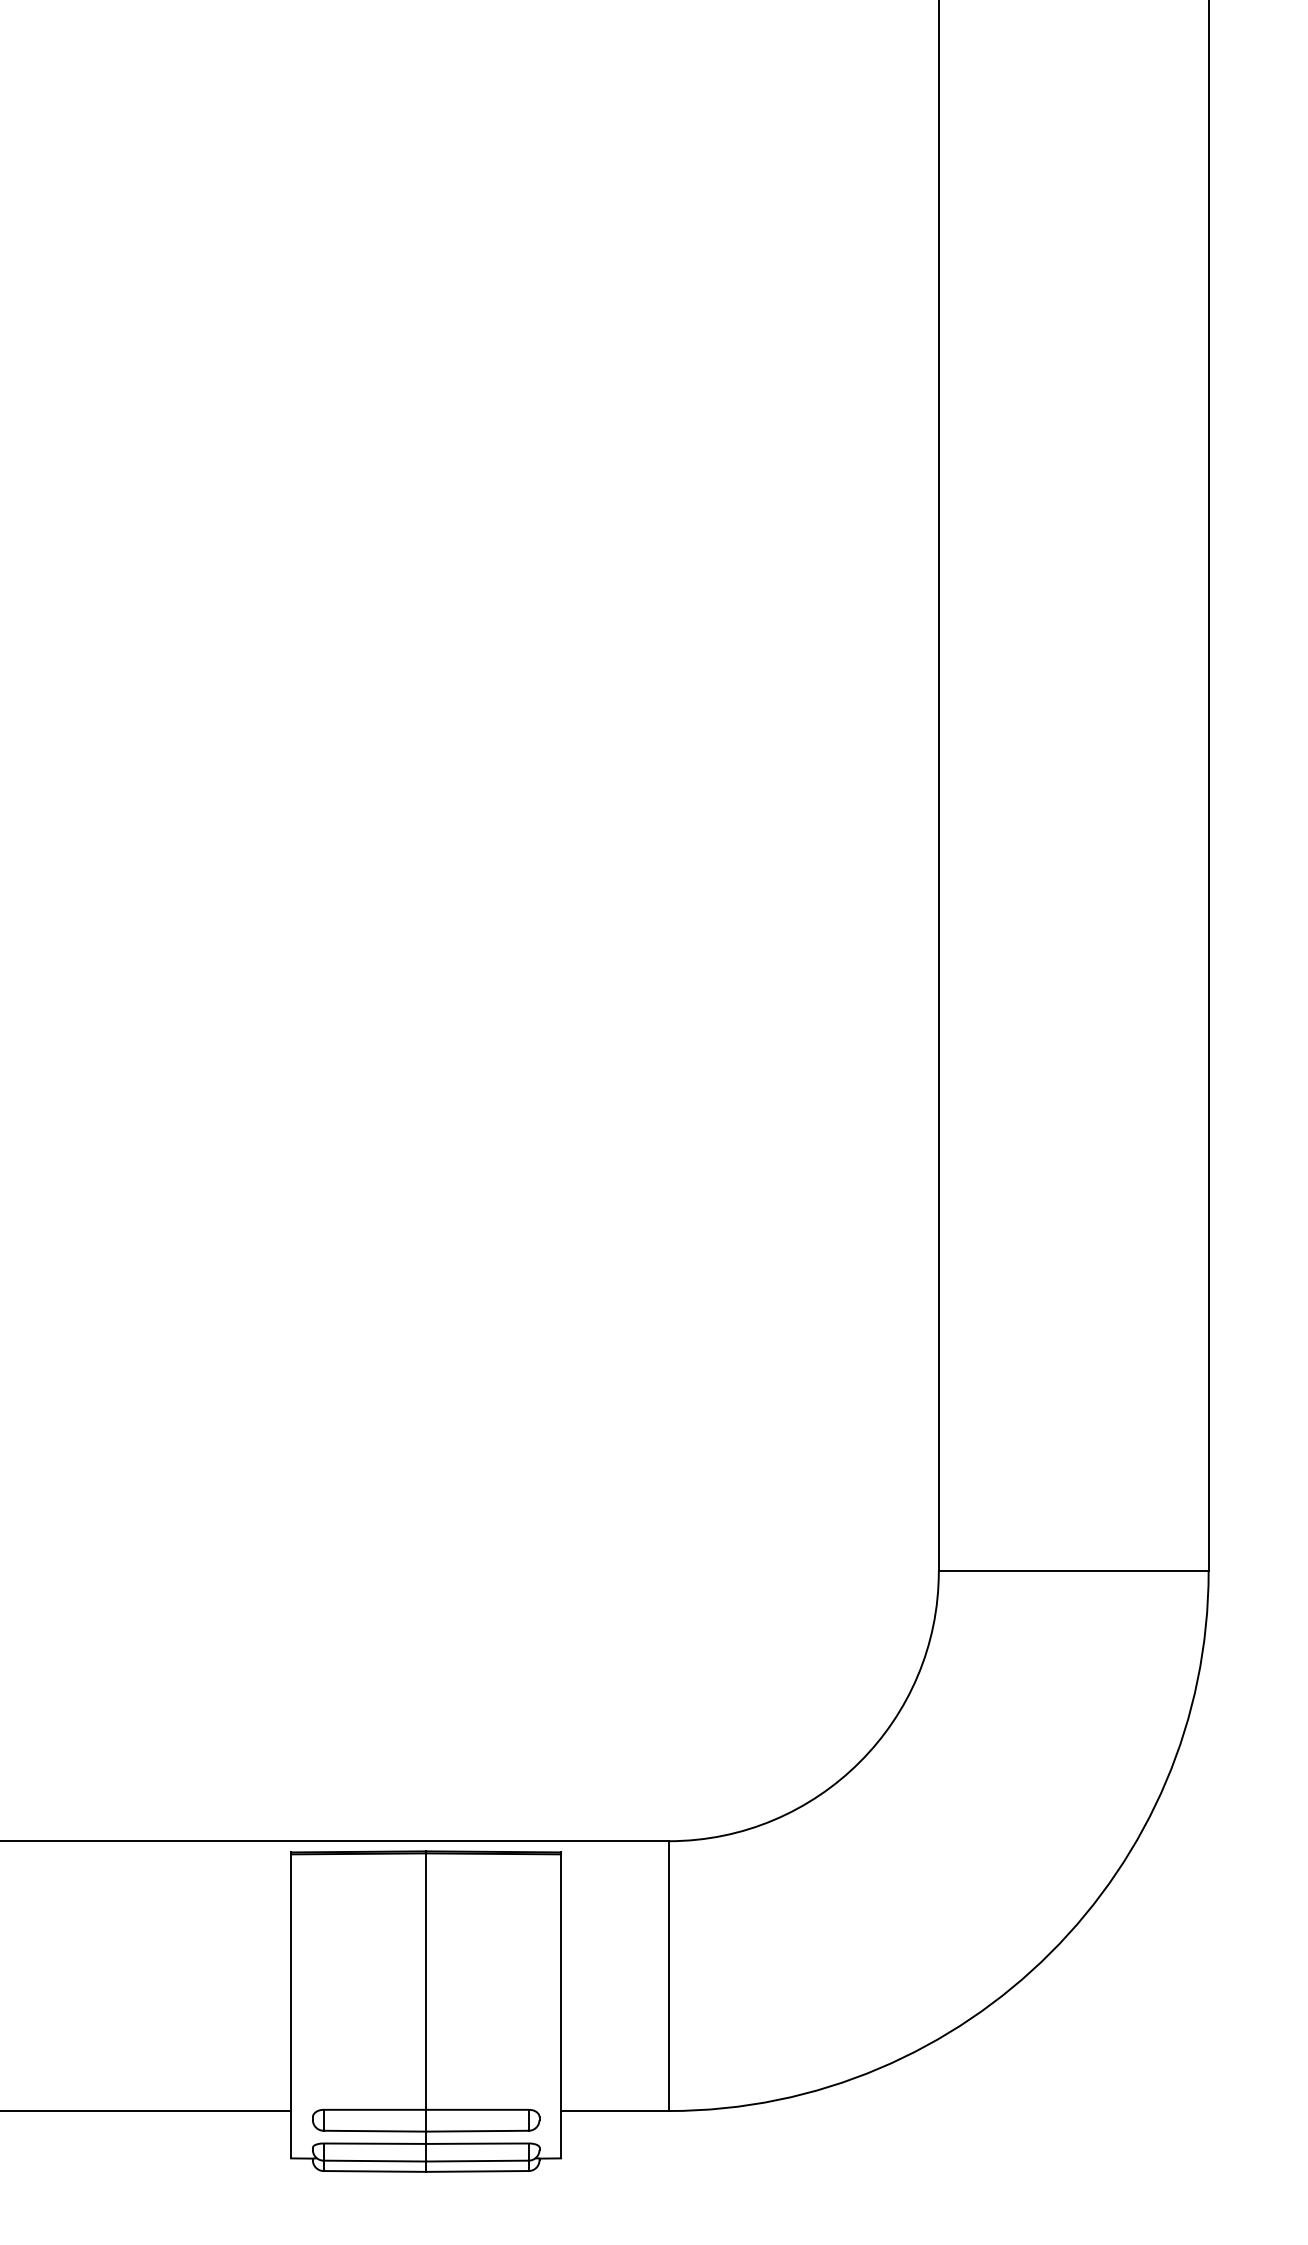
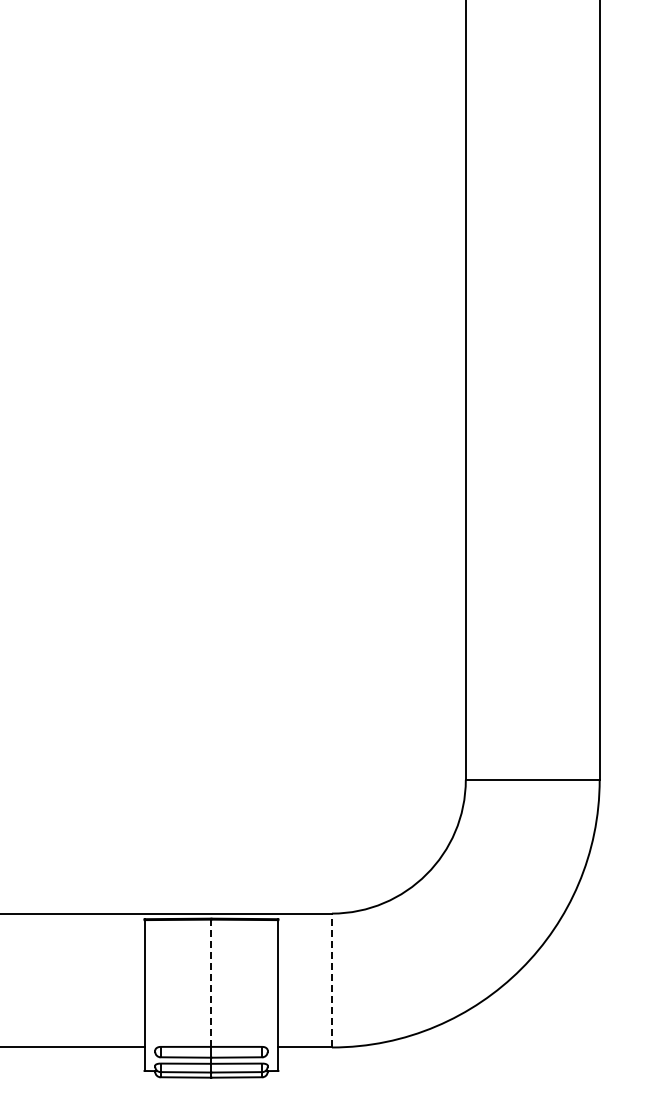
line: (668, 1976) -> (331, 980), solid -> dashed
line: (426, 1982) -> (211, 983), solid -> dashed

